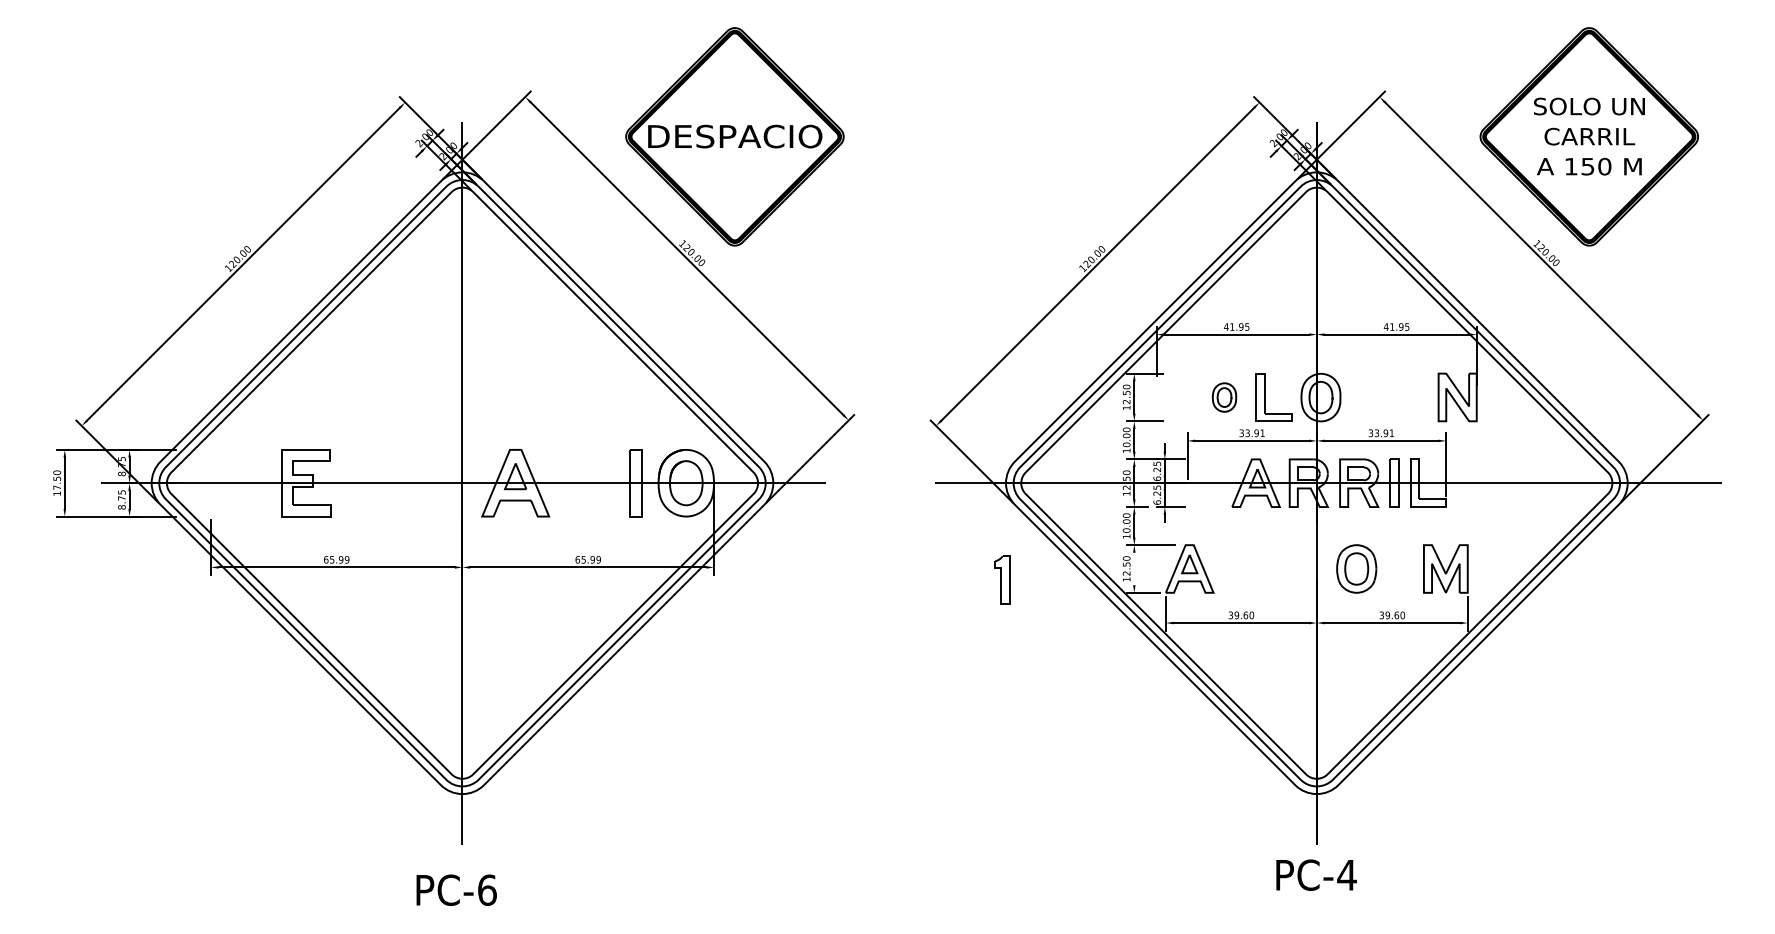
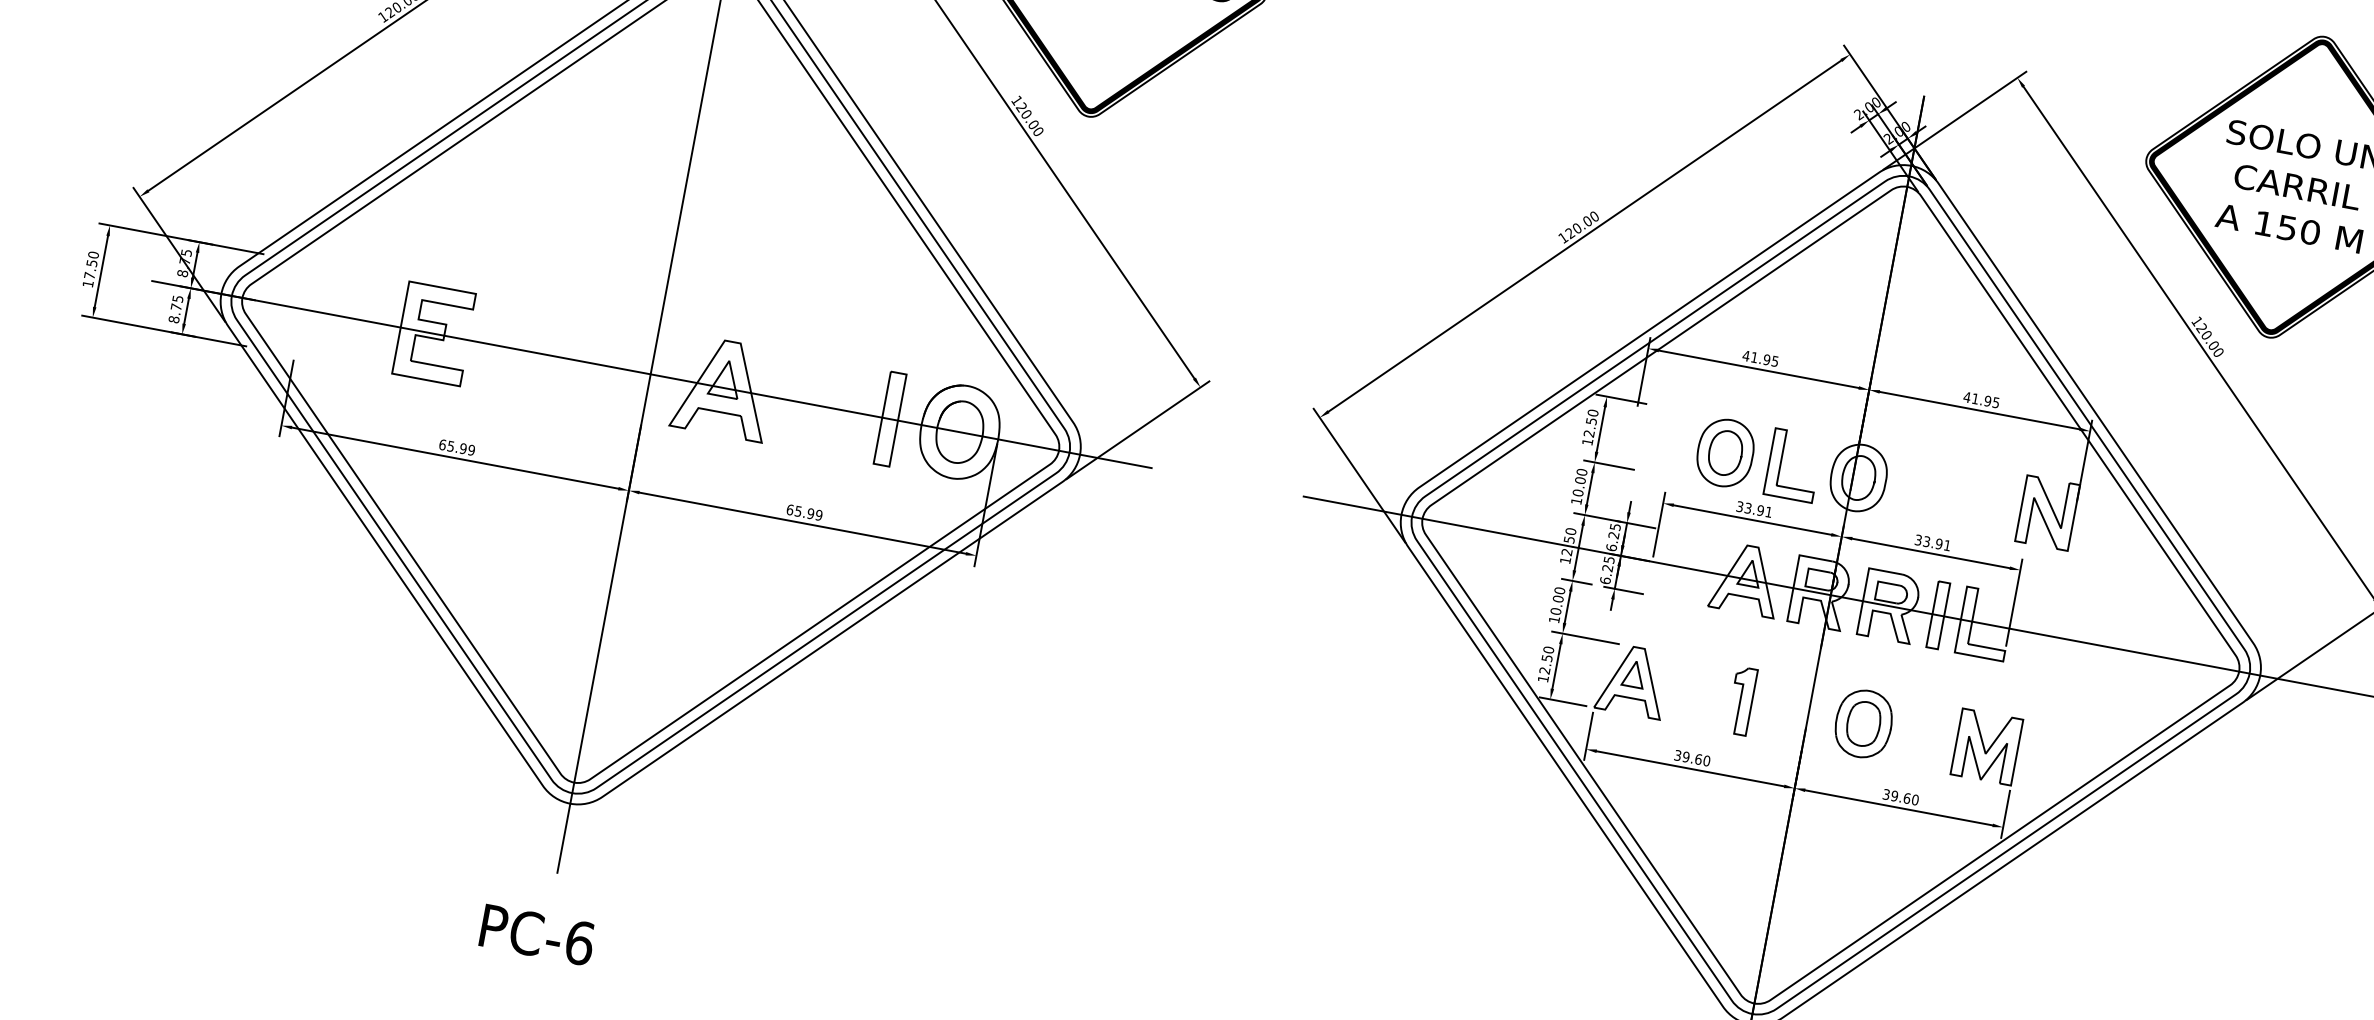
part: (1224, 397) -> (1725, 452), size x1.67
line: (1134, 568) -> (1556, 665), added
part: (1002, 579) -> (1742, 700), moved

